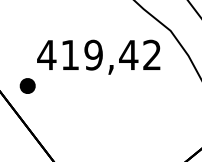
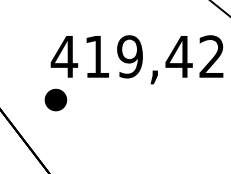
part: (27, 85) -> (55, 99), moved

